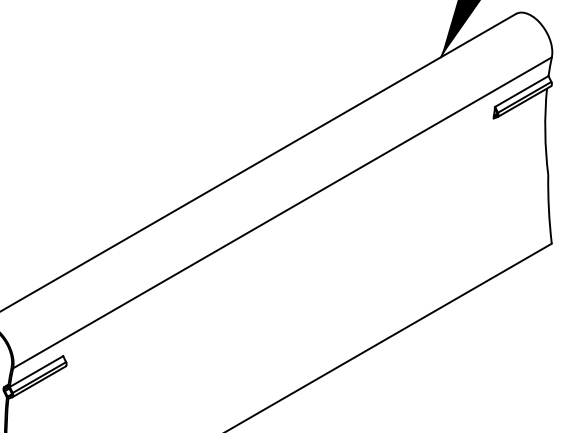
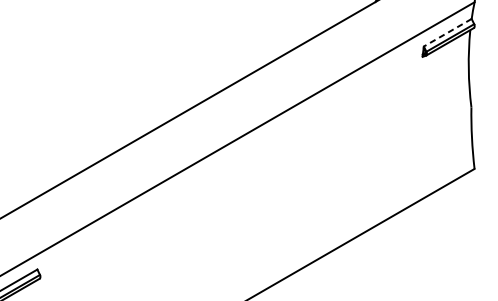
line: (521, 91) -> (447, 32), solid -> dashed

